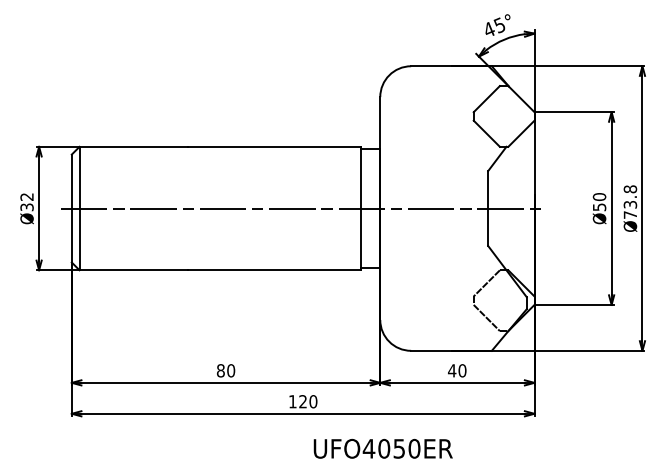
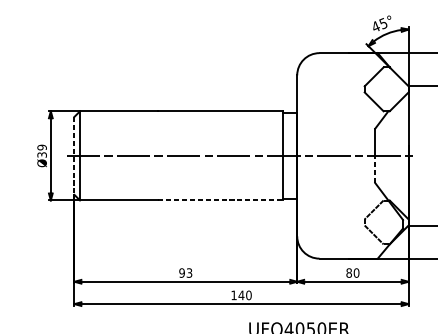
text: (26, 197) -> (41, 147), Ø32 -> Ø39
line: (71, 208) -> (74, 155), solid -> dashed
line: (488, 227) -> (375, 169), solid -> dashed
line: (274, 270) -> (220, 200), solid -> dashed
text: (225, 370) -> (185, 272), 80 -> 93
text: (451, 370) -> (348, 272), 40 -> 80
text: (302, 401) -> (241, 295), 120 -> 140

